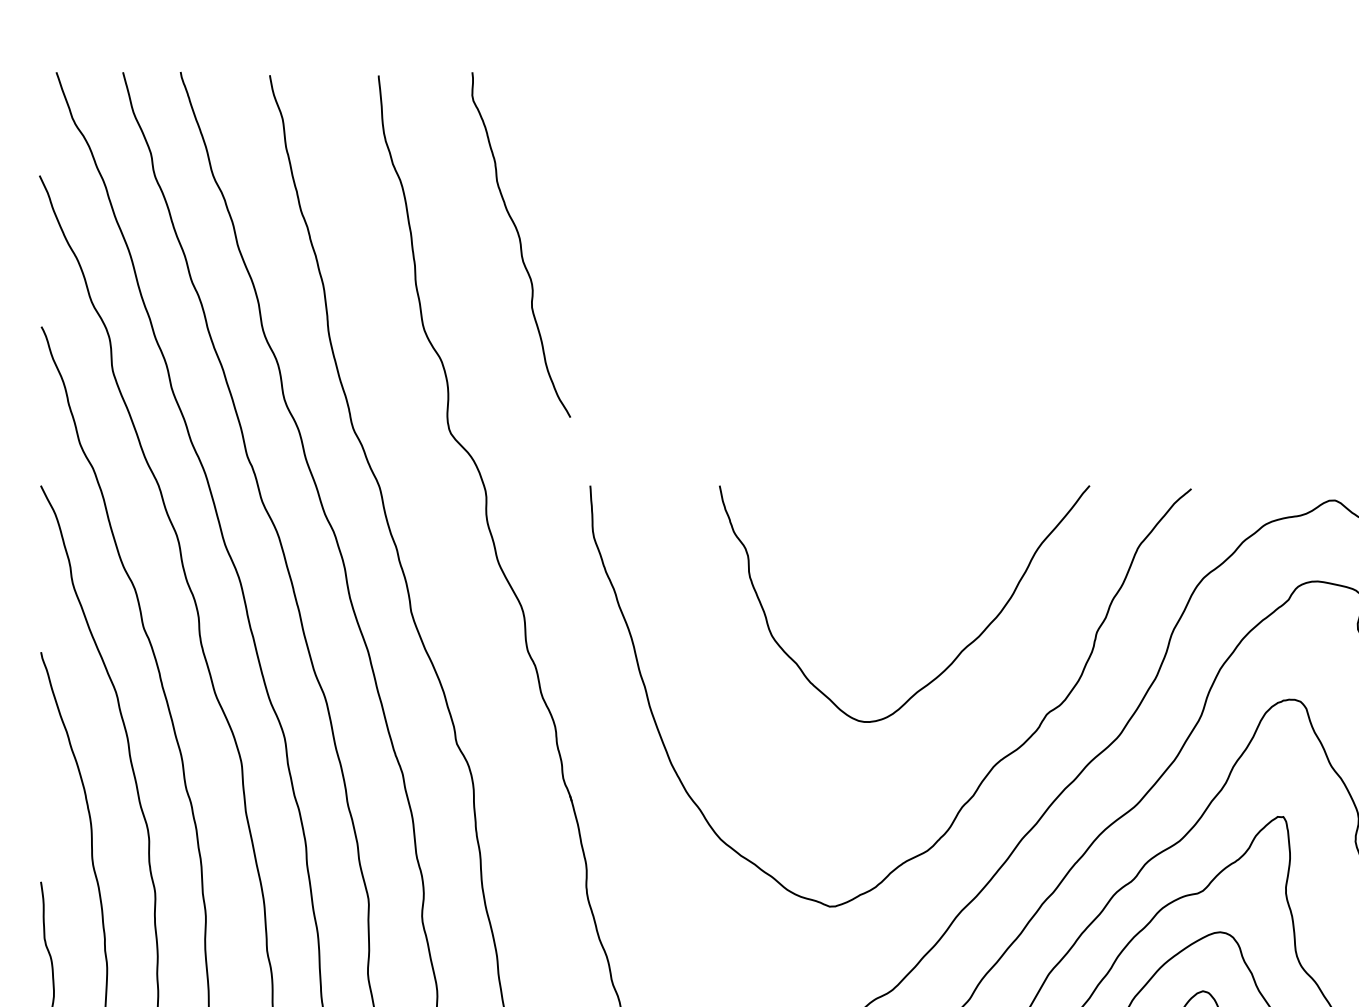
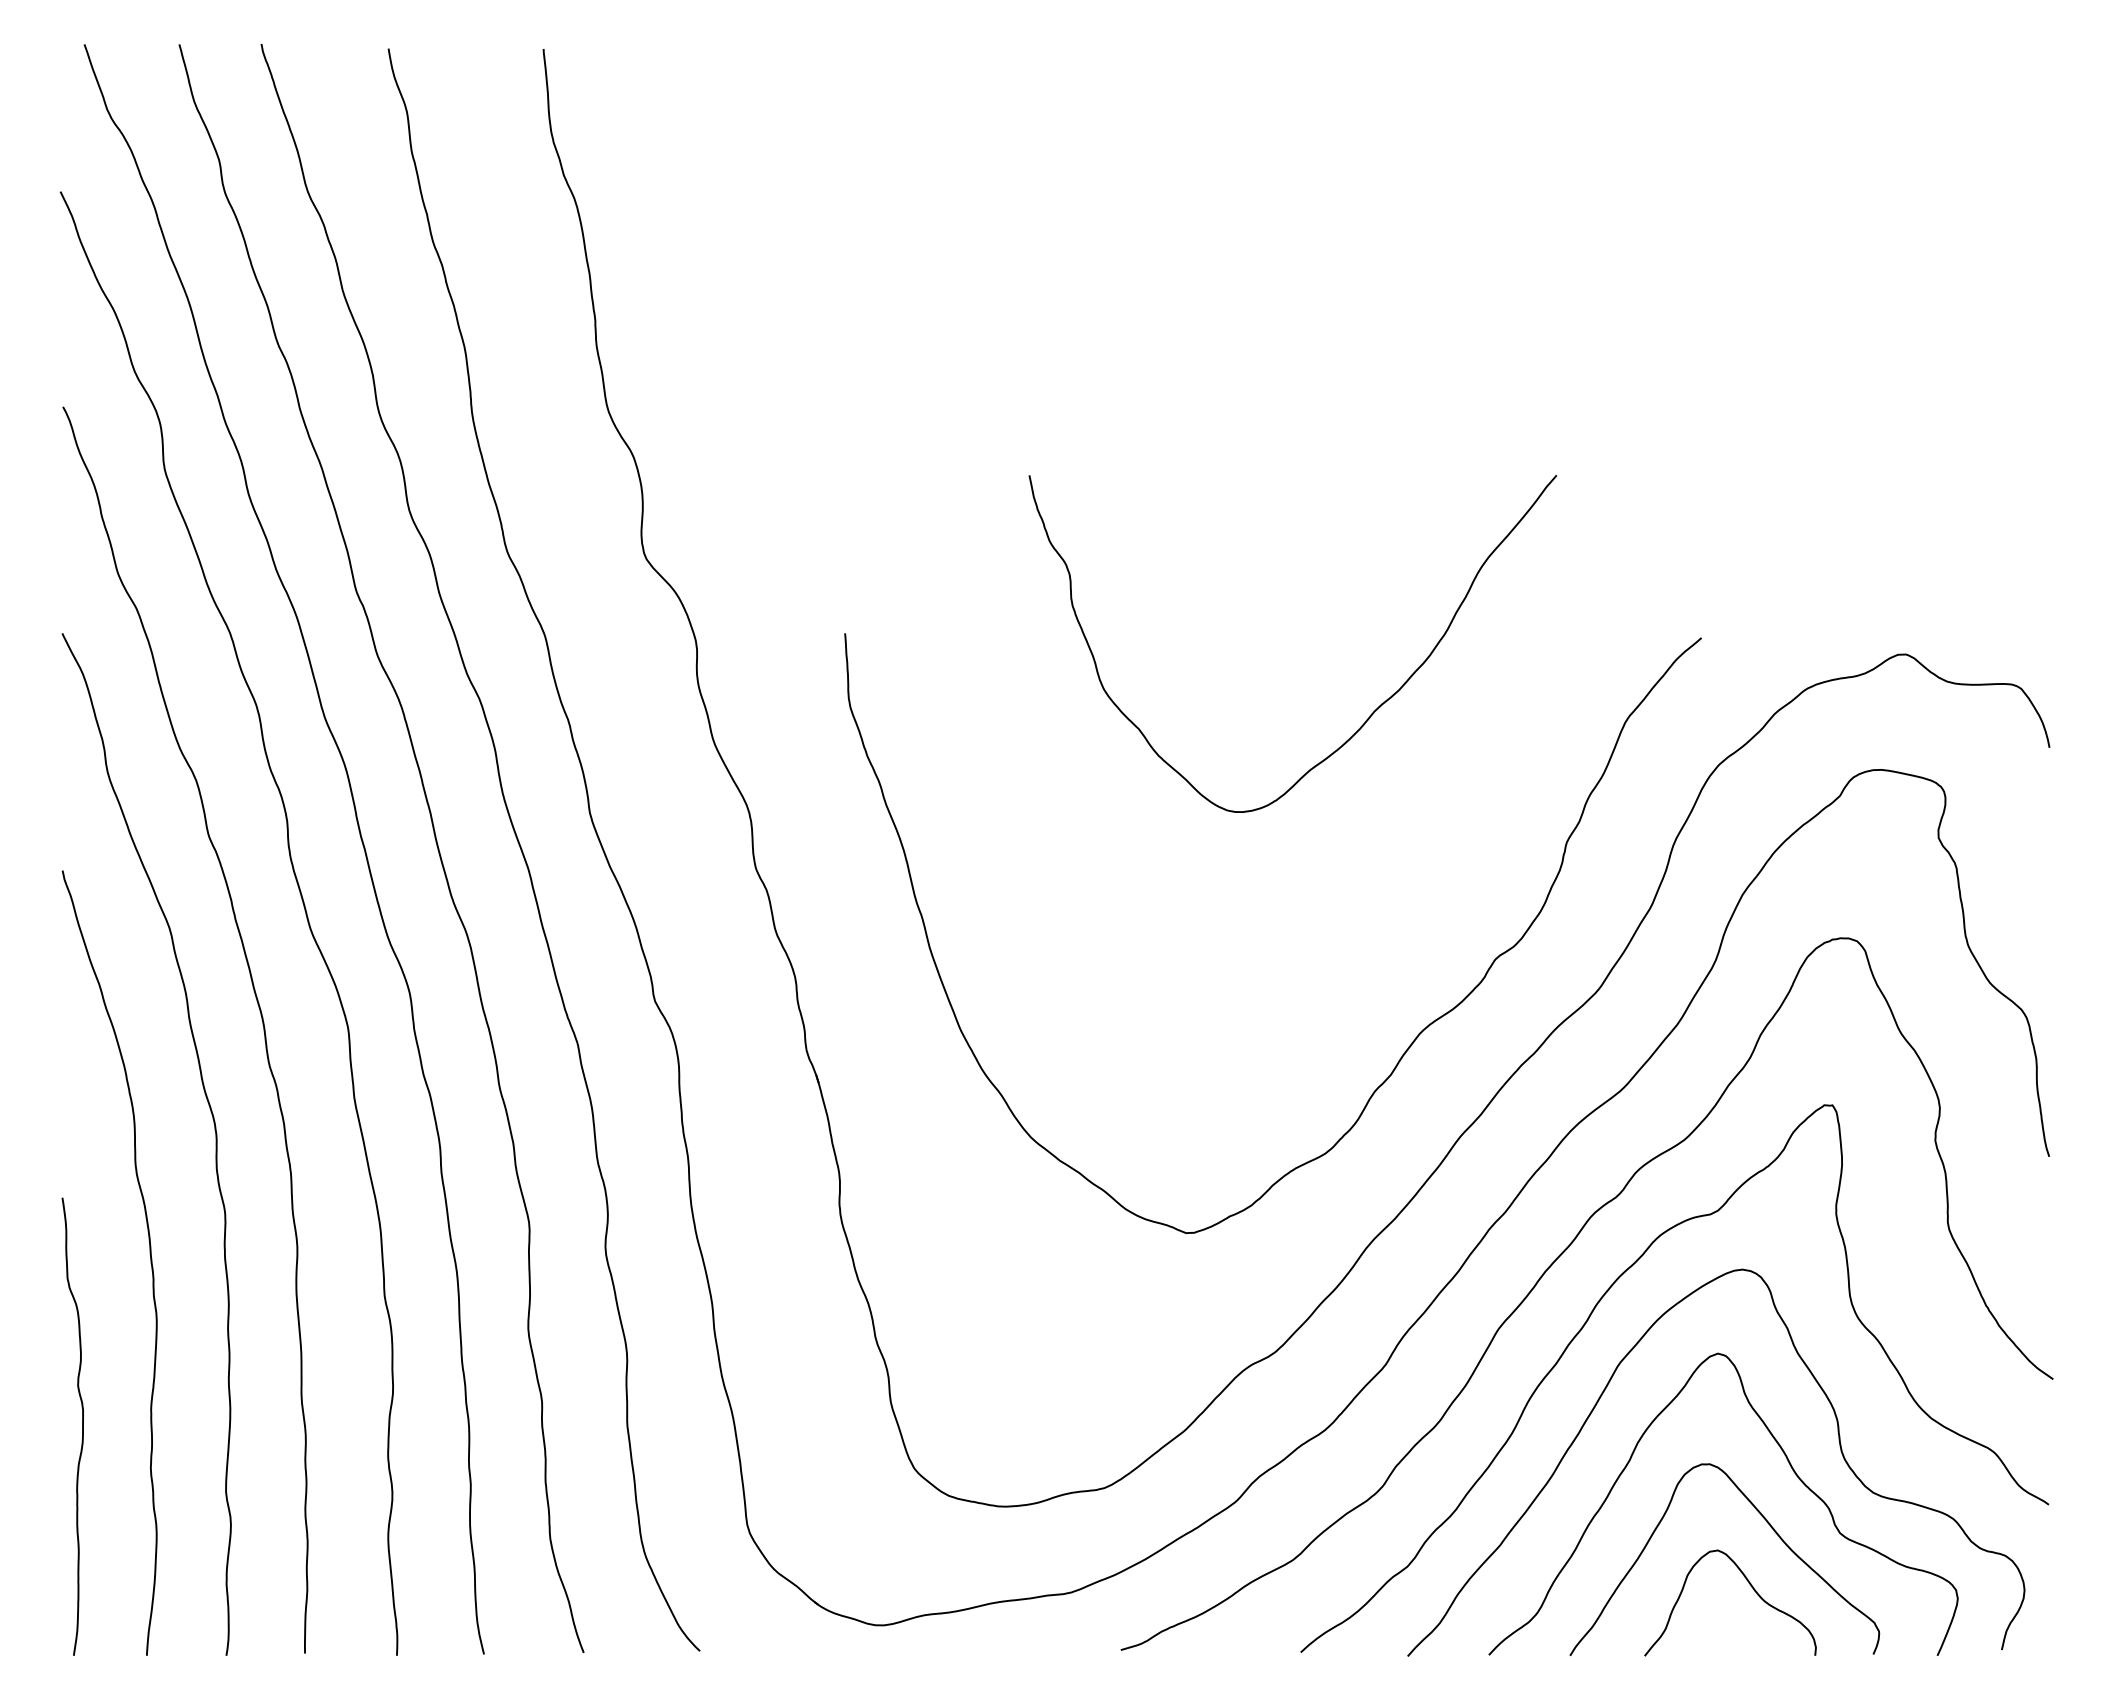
curve: (521, 245) -> (746, 290), removed
curve: (959, 653) -> (1370, 714), moved

